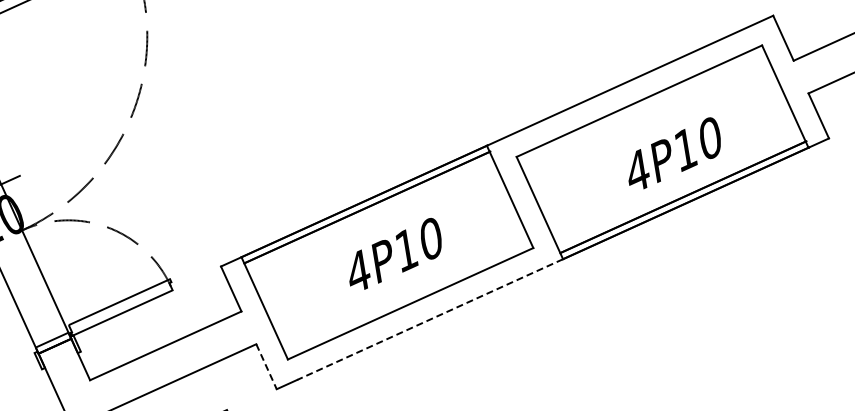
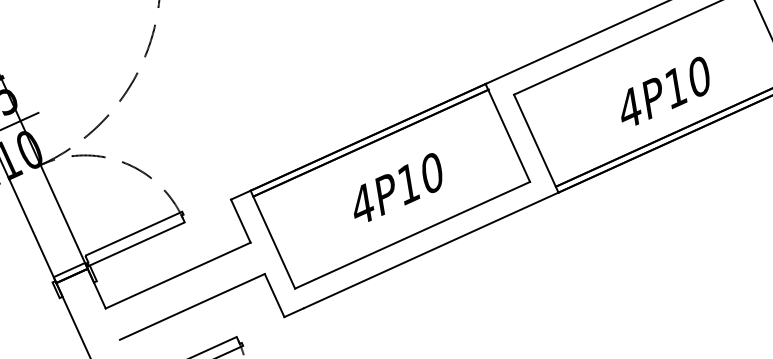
line: (430, 319) -> (431, 250), dashed -> solid
line: (266, 366) -> (274, 295), dashed -> solid

